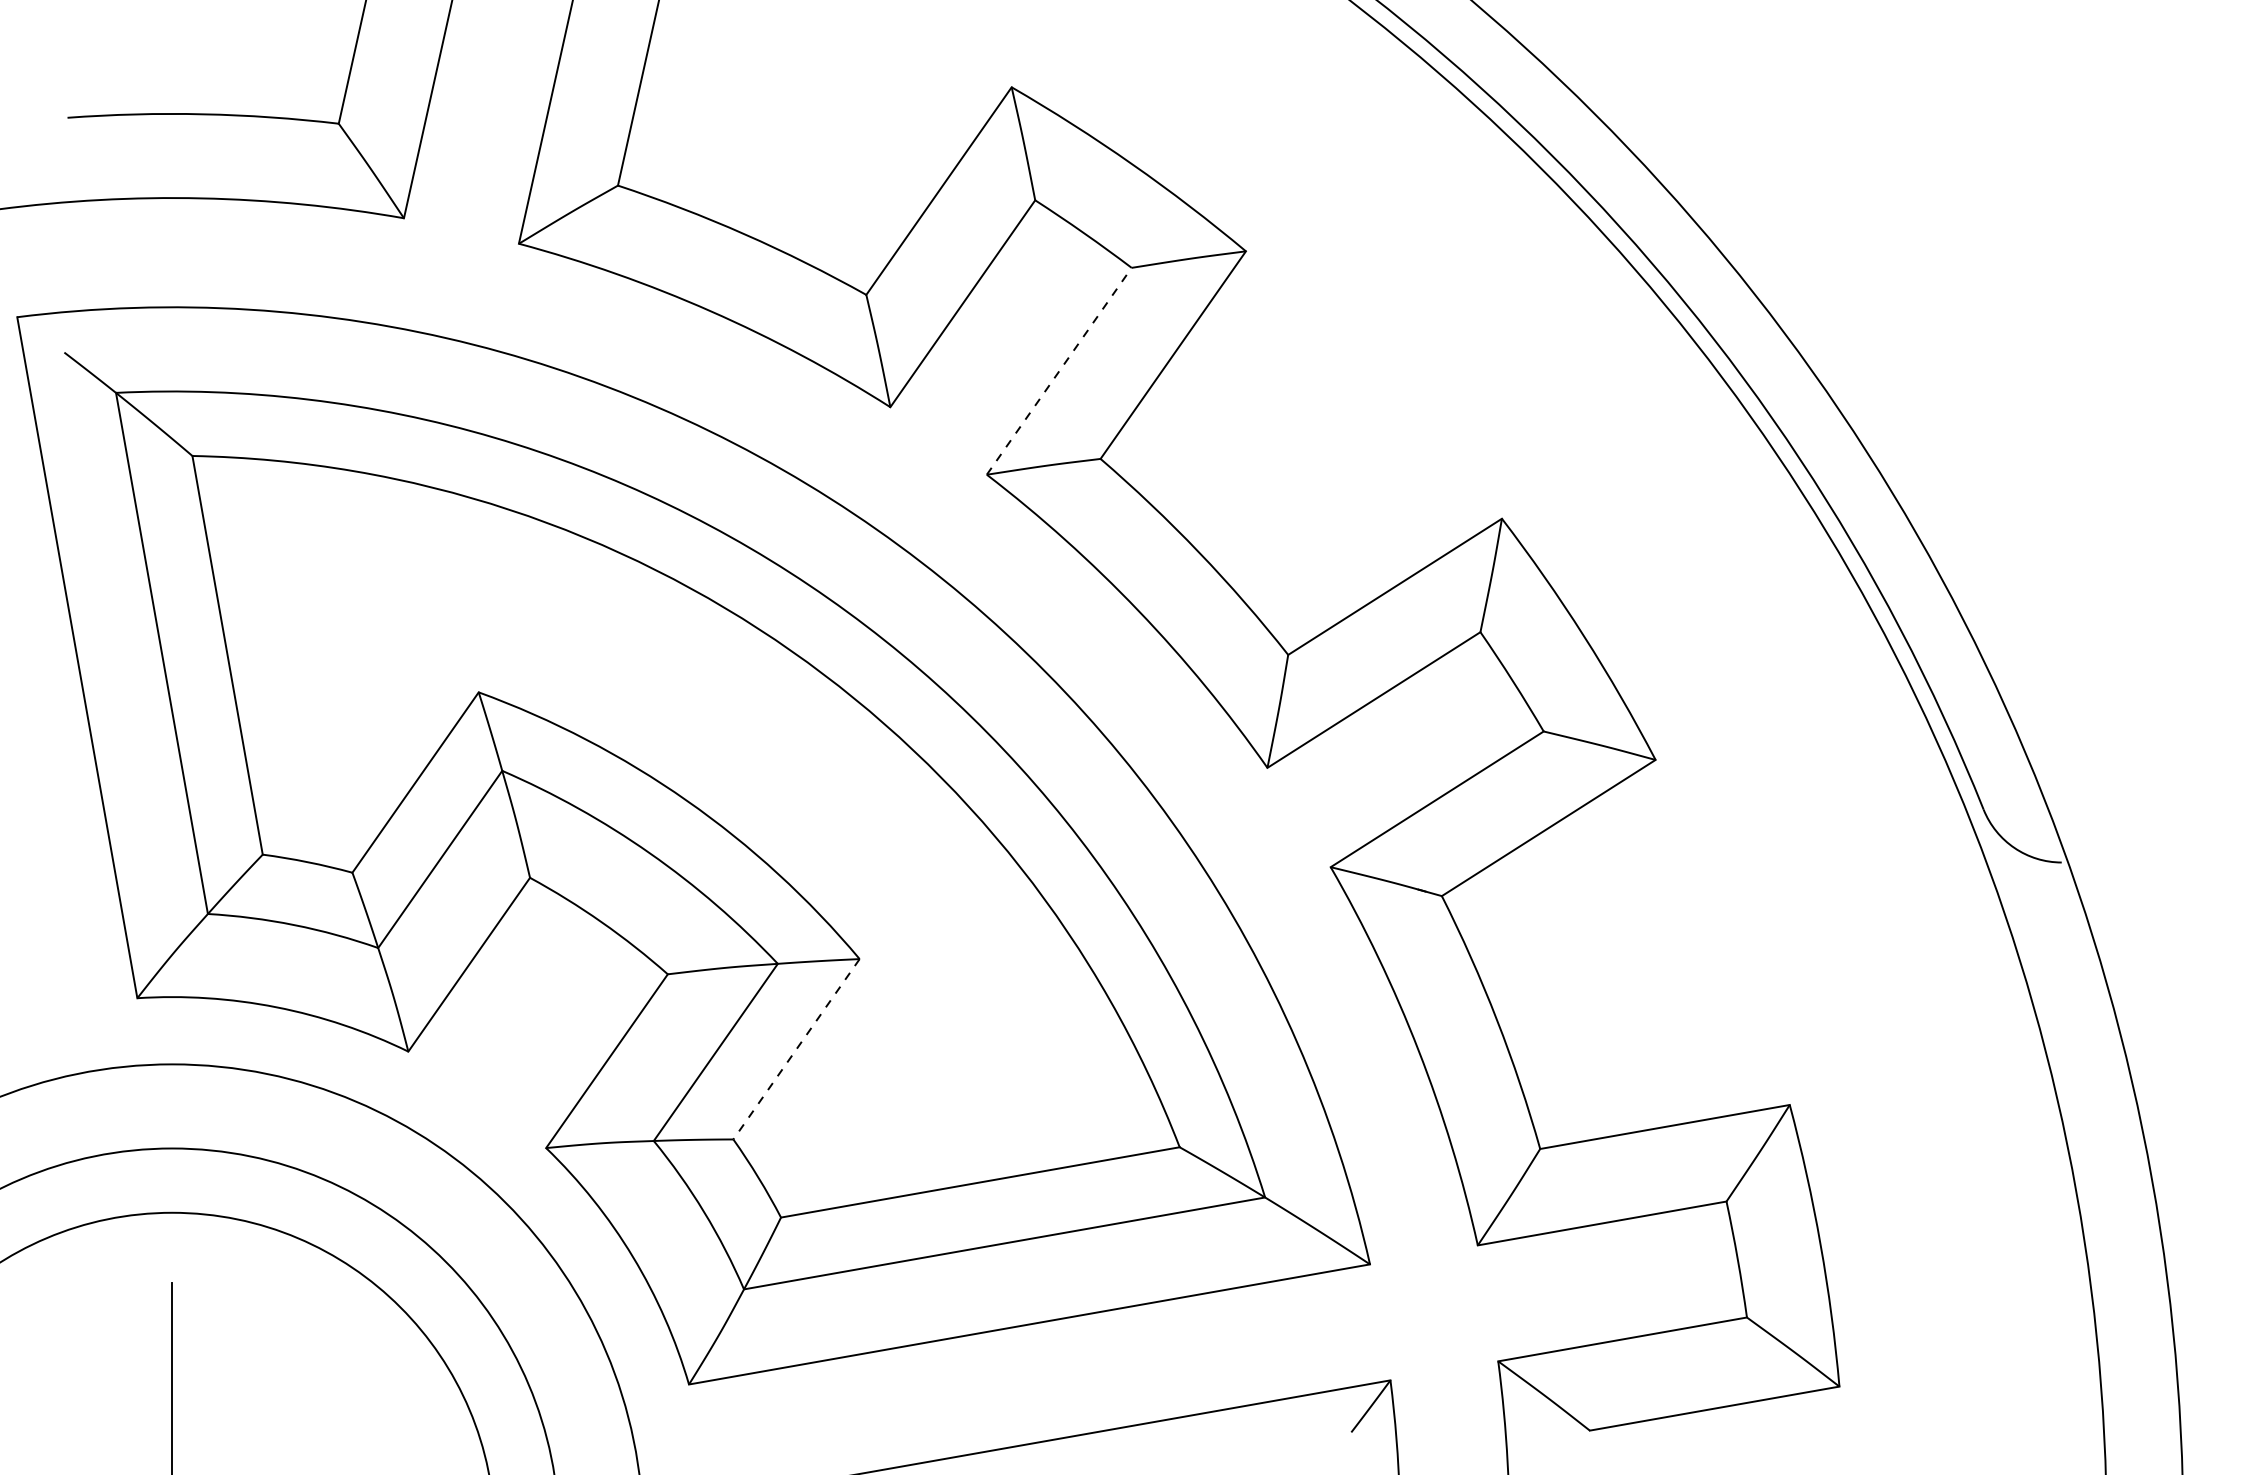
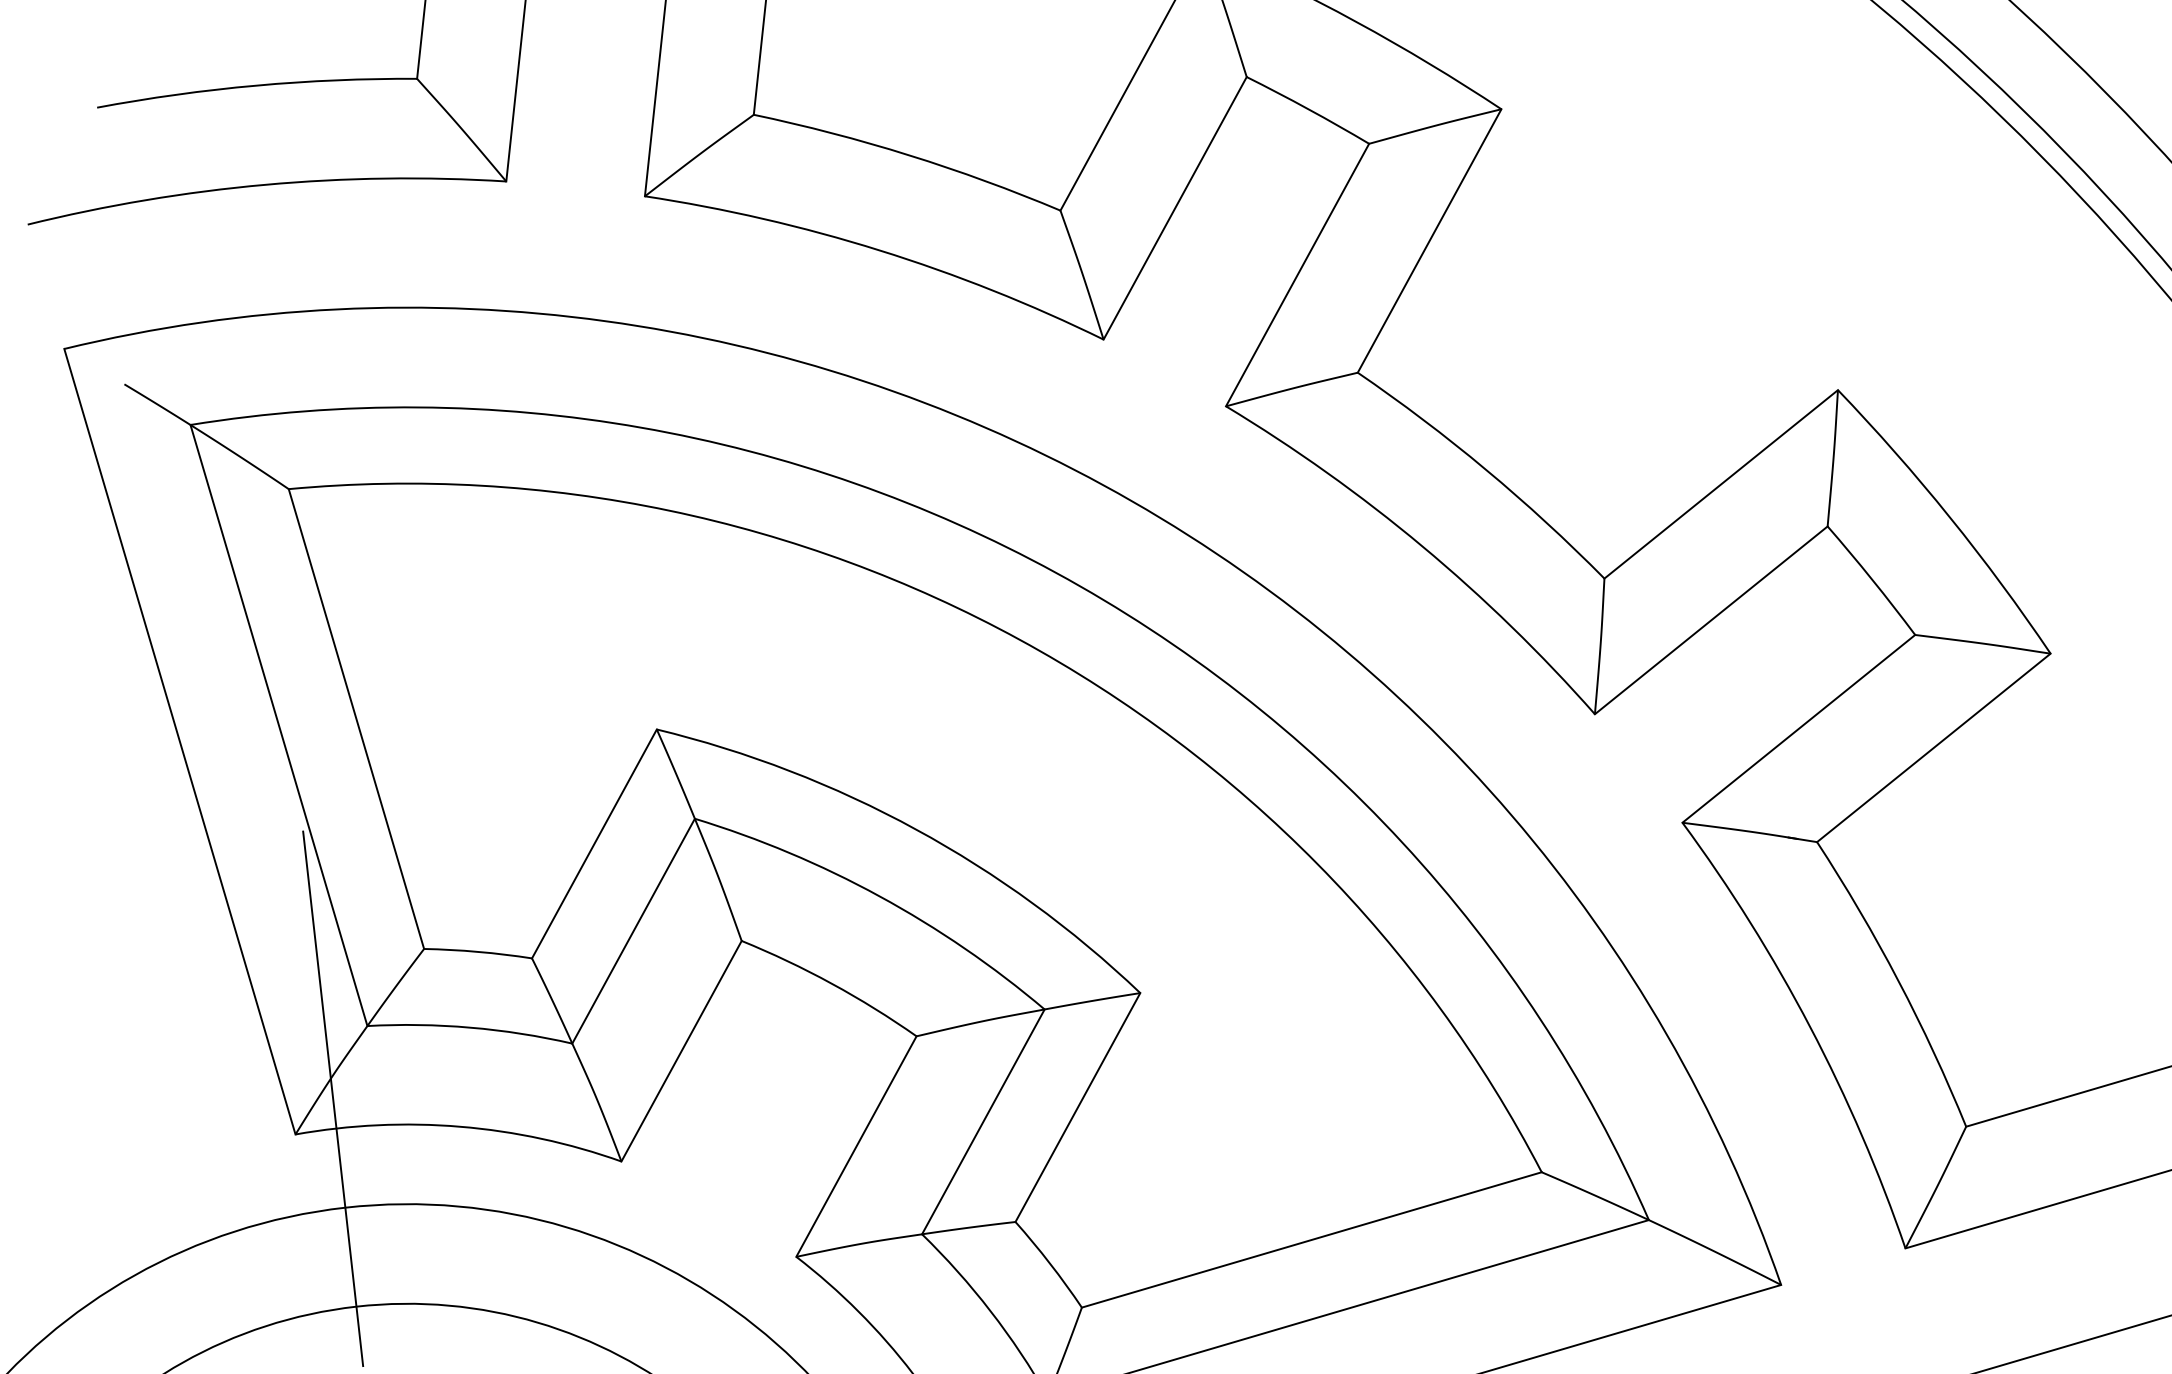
line: (1059, 370) -> (1297, 274), dashed -> solid
line: (172, 971) -> (333, 1098), added
line: (796, 1049) -> (1077, 1107), dashed -> solid

